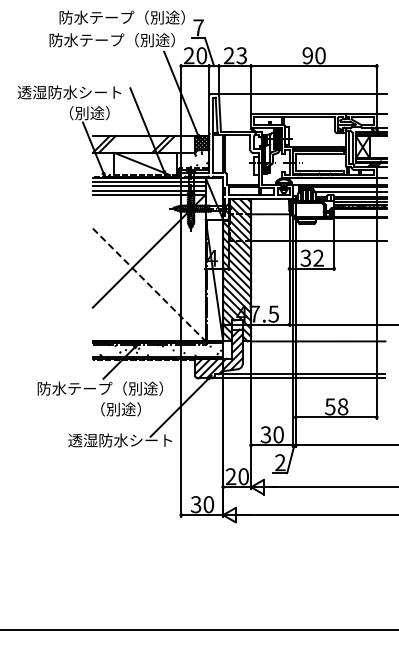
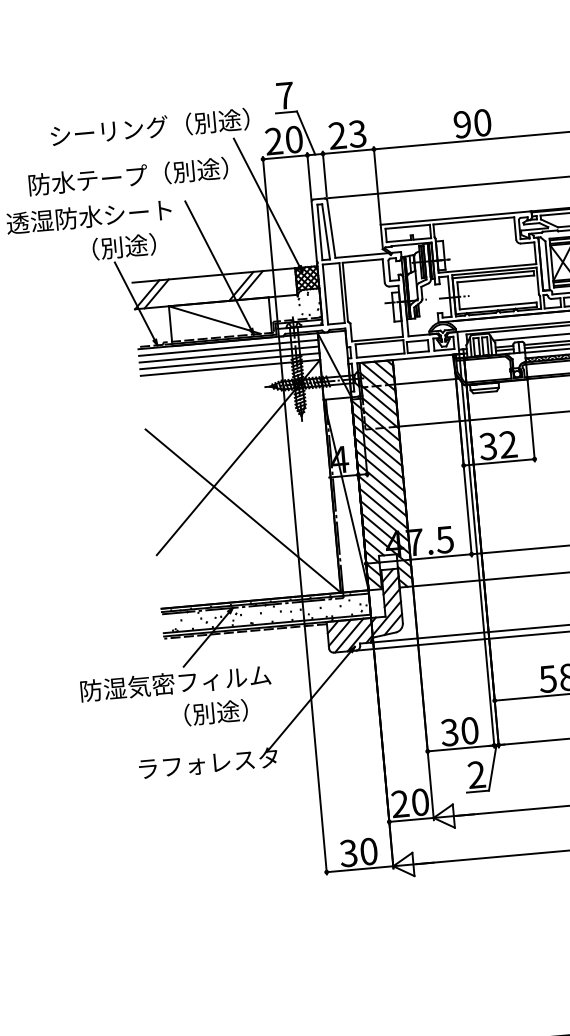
text: (121, 17) -> (127, 176), moved
text: (86, 40) -> (108, 131), 防水テープ（別途） -> シーリング（別途）
line: (149, 284) -> (243, 510), dashed -> solid
text: (107, 388) -> (191, 681), 防水テープ（別途） -> 防湿気密フィルム
text: (119, 440) -> (217, 762), 透湿防水シート -> ラフォレスタ

